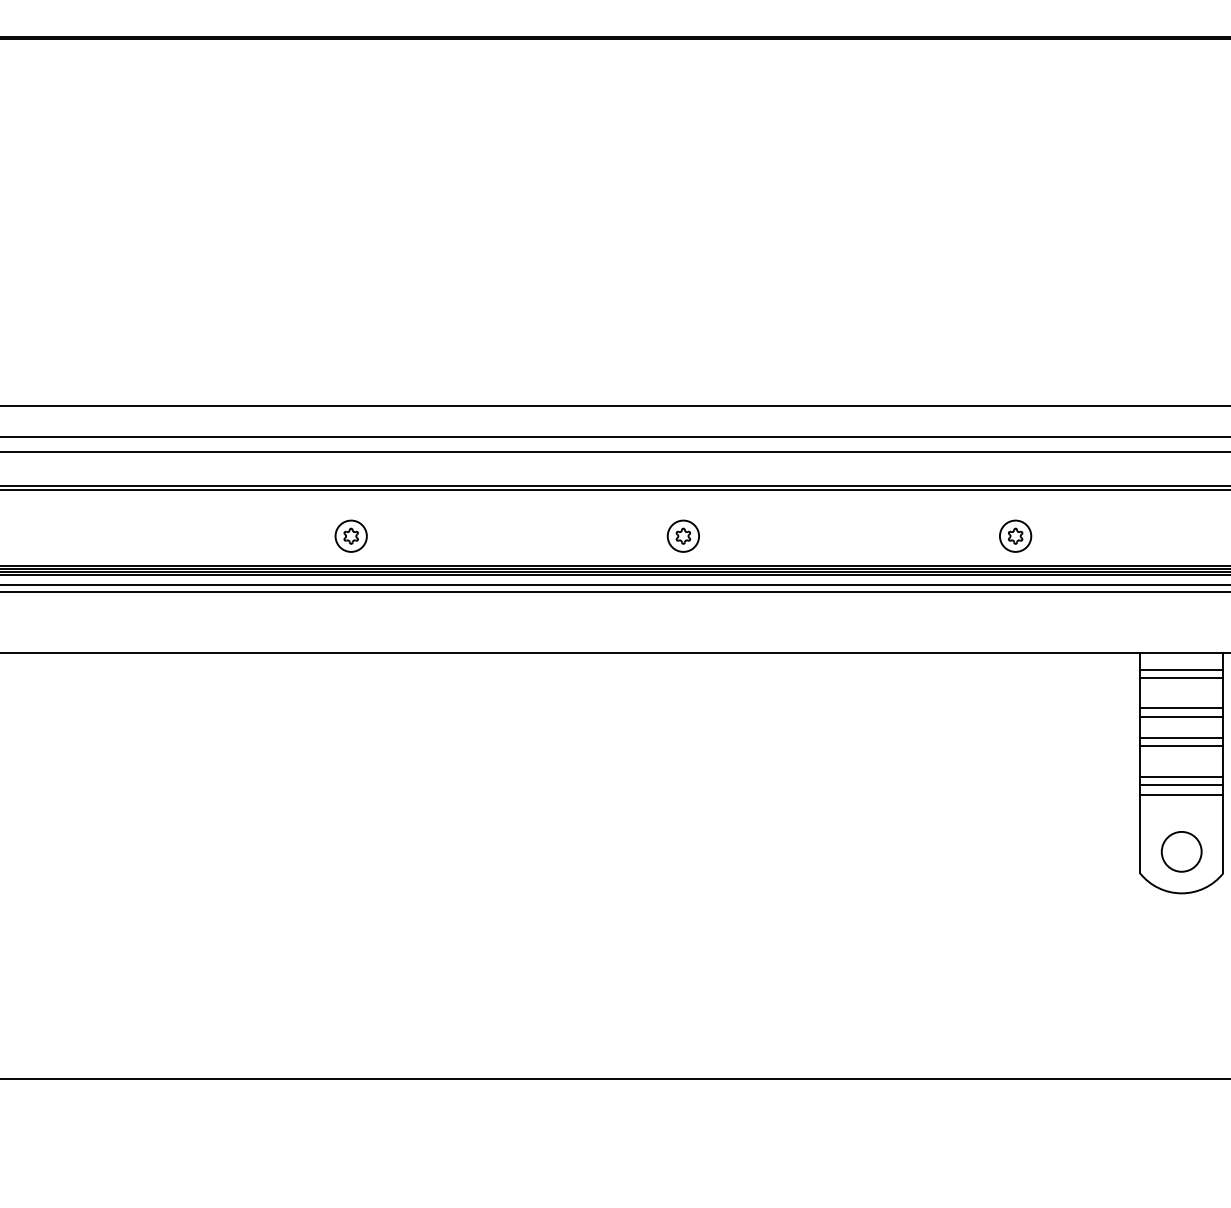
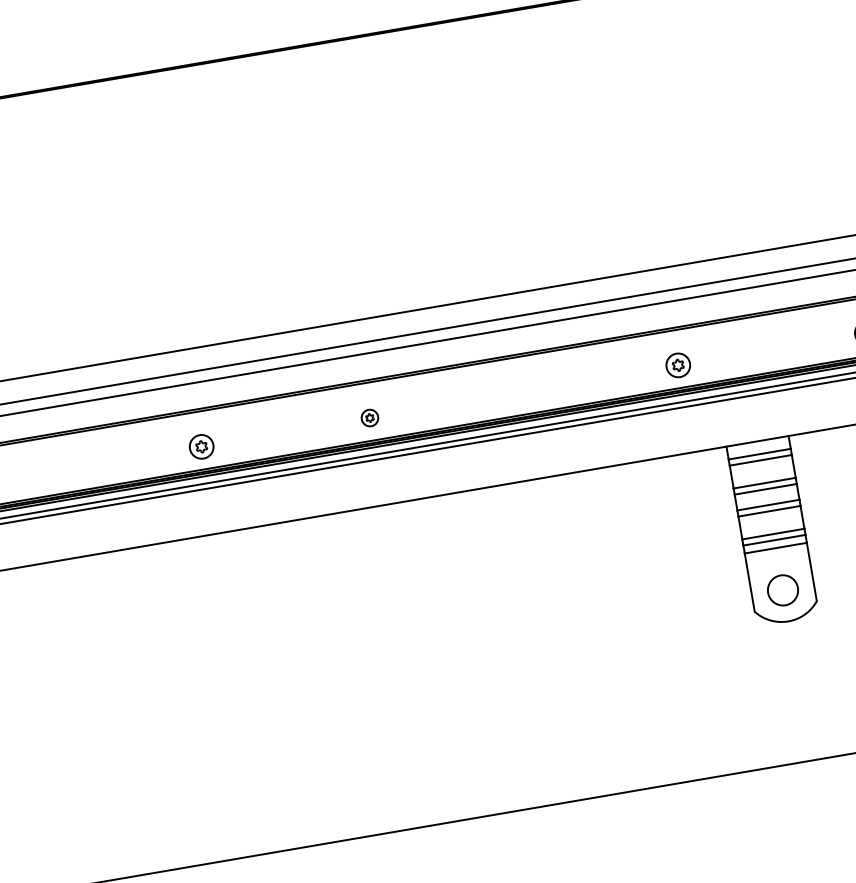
part: (350, 535) -> (201, 446), moved
part: (682, 535) -> (369, 417), size x0.7
part: (1015, 535) -> (678, 364), moved

